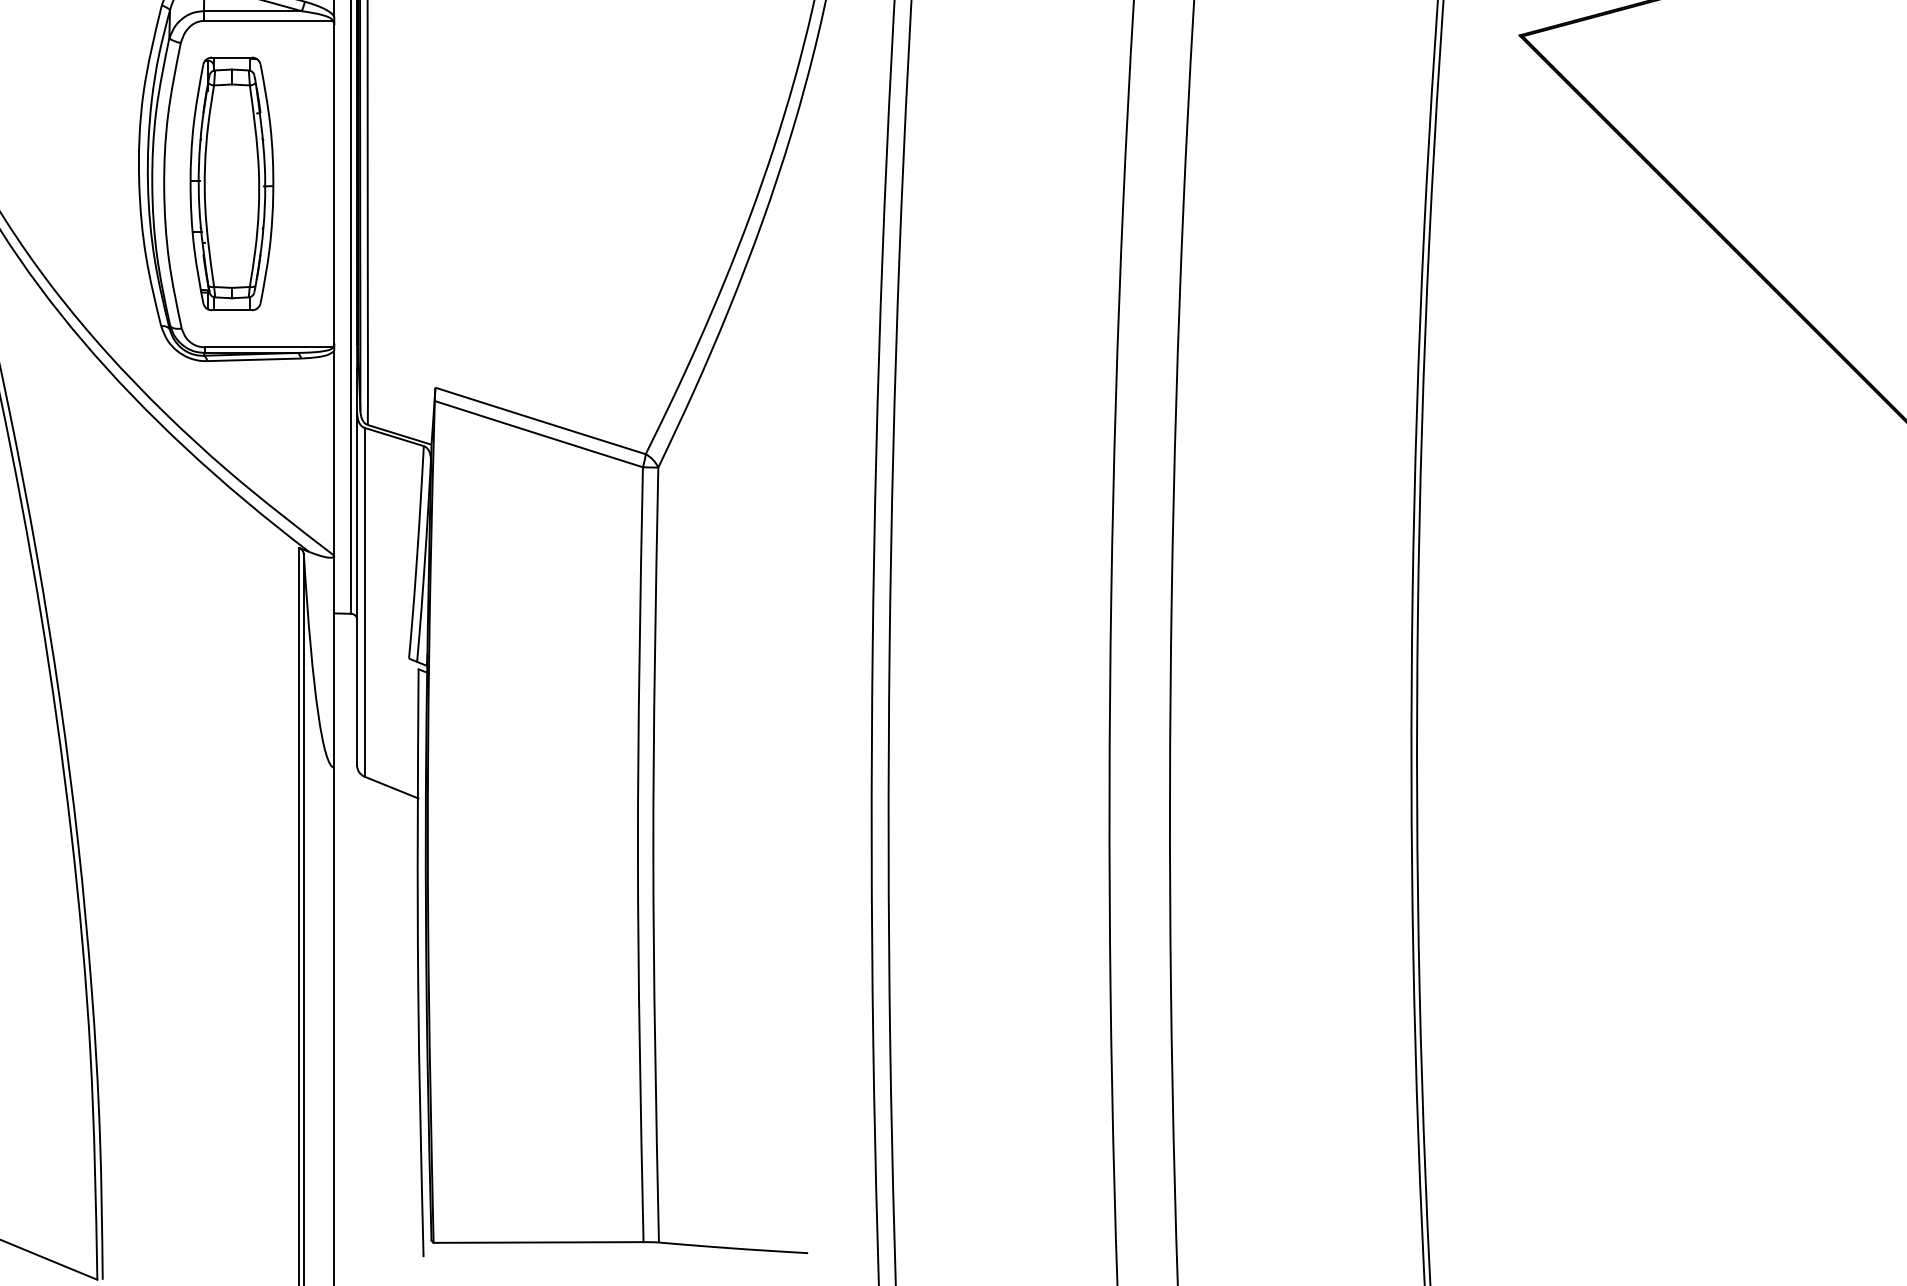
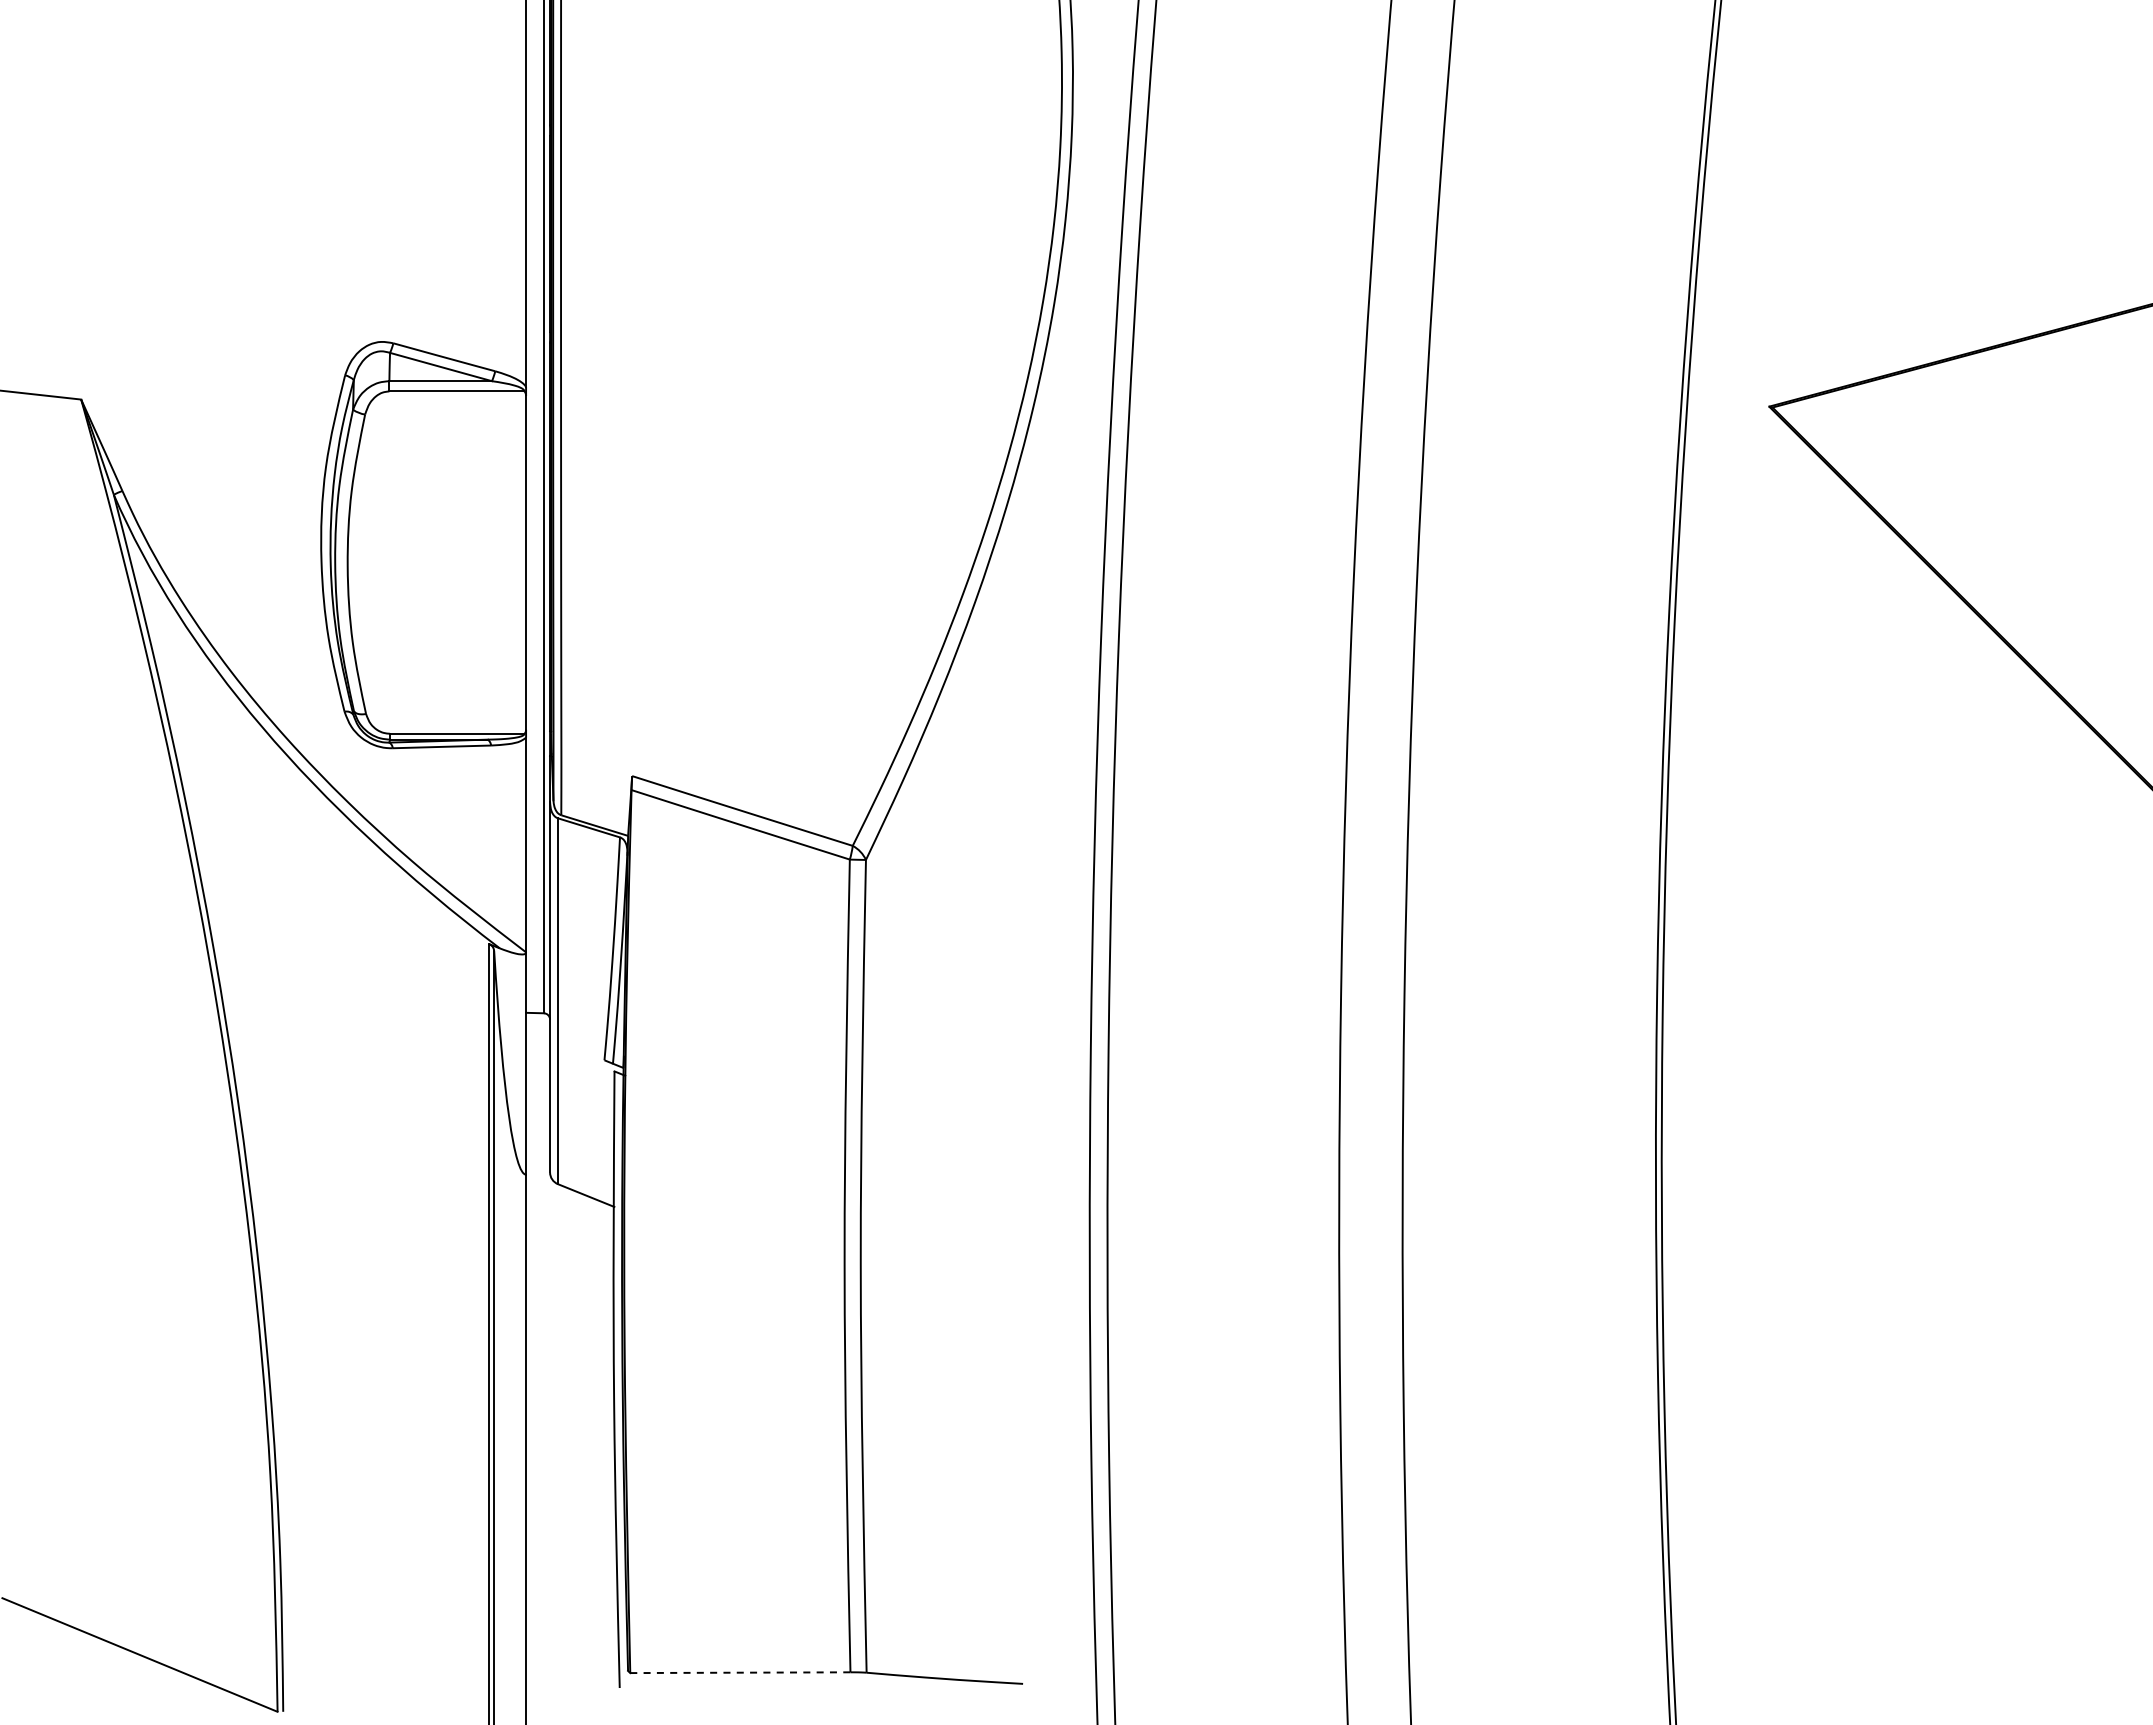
part: (231, 184) -> (418, 562), removed
line: (538, 1242) -> (740, 1672), solid -> dashed

